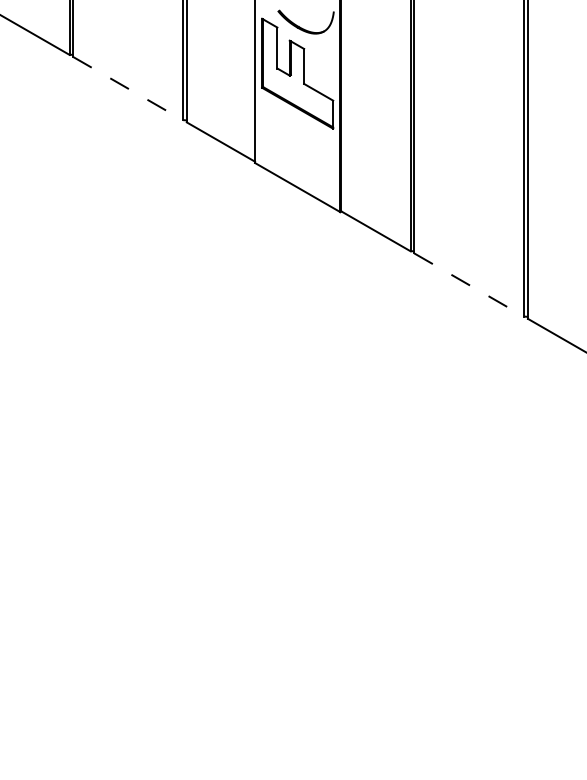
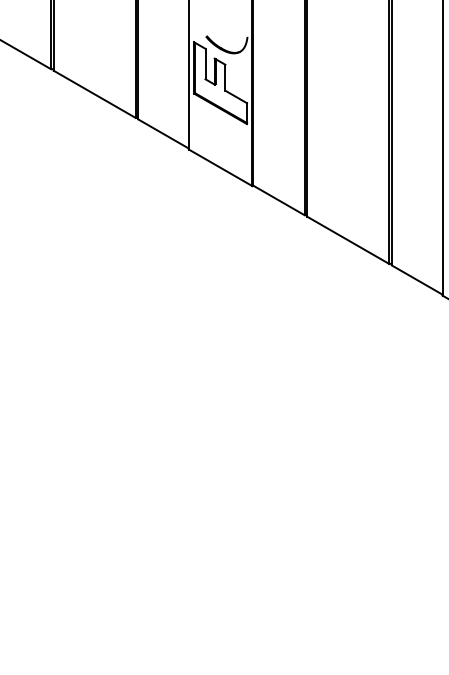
line: (129, 88) -> (95, 94), dashed -> solid
line: (469, 285) -> (348, 240), dashed -> solid

